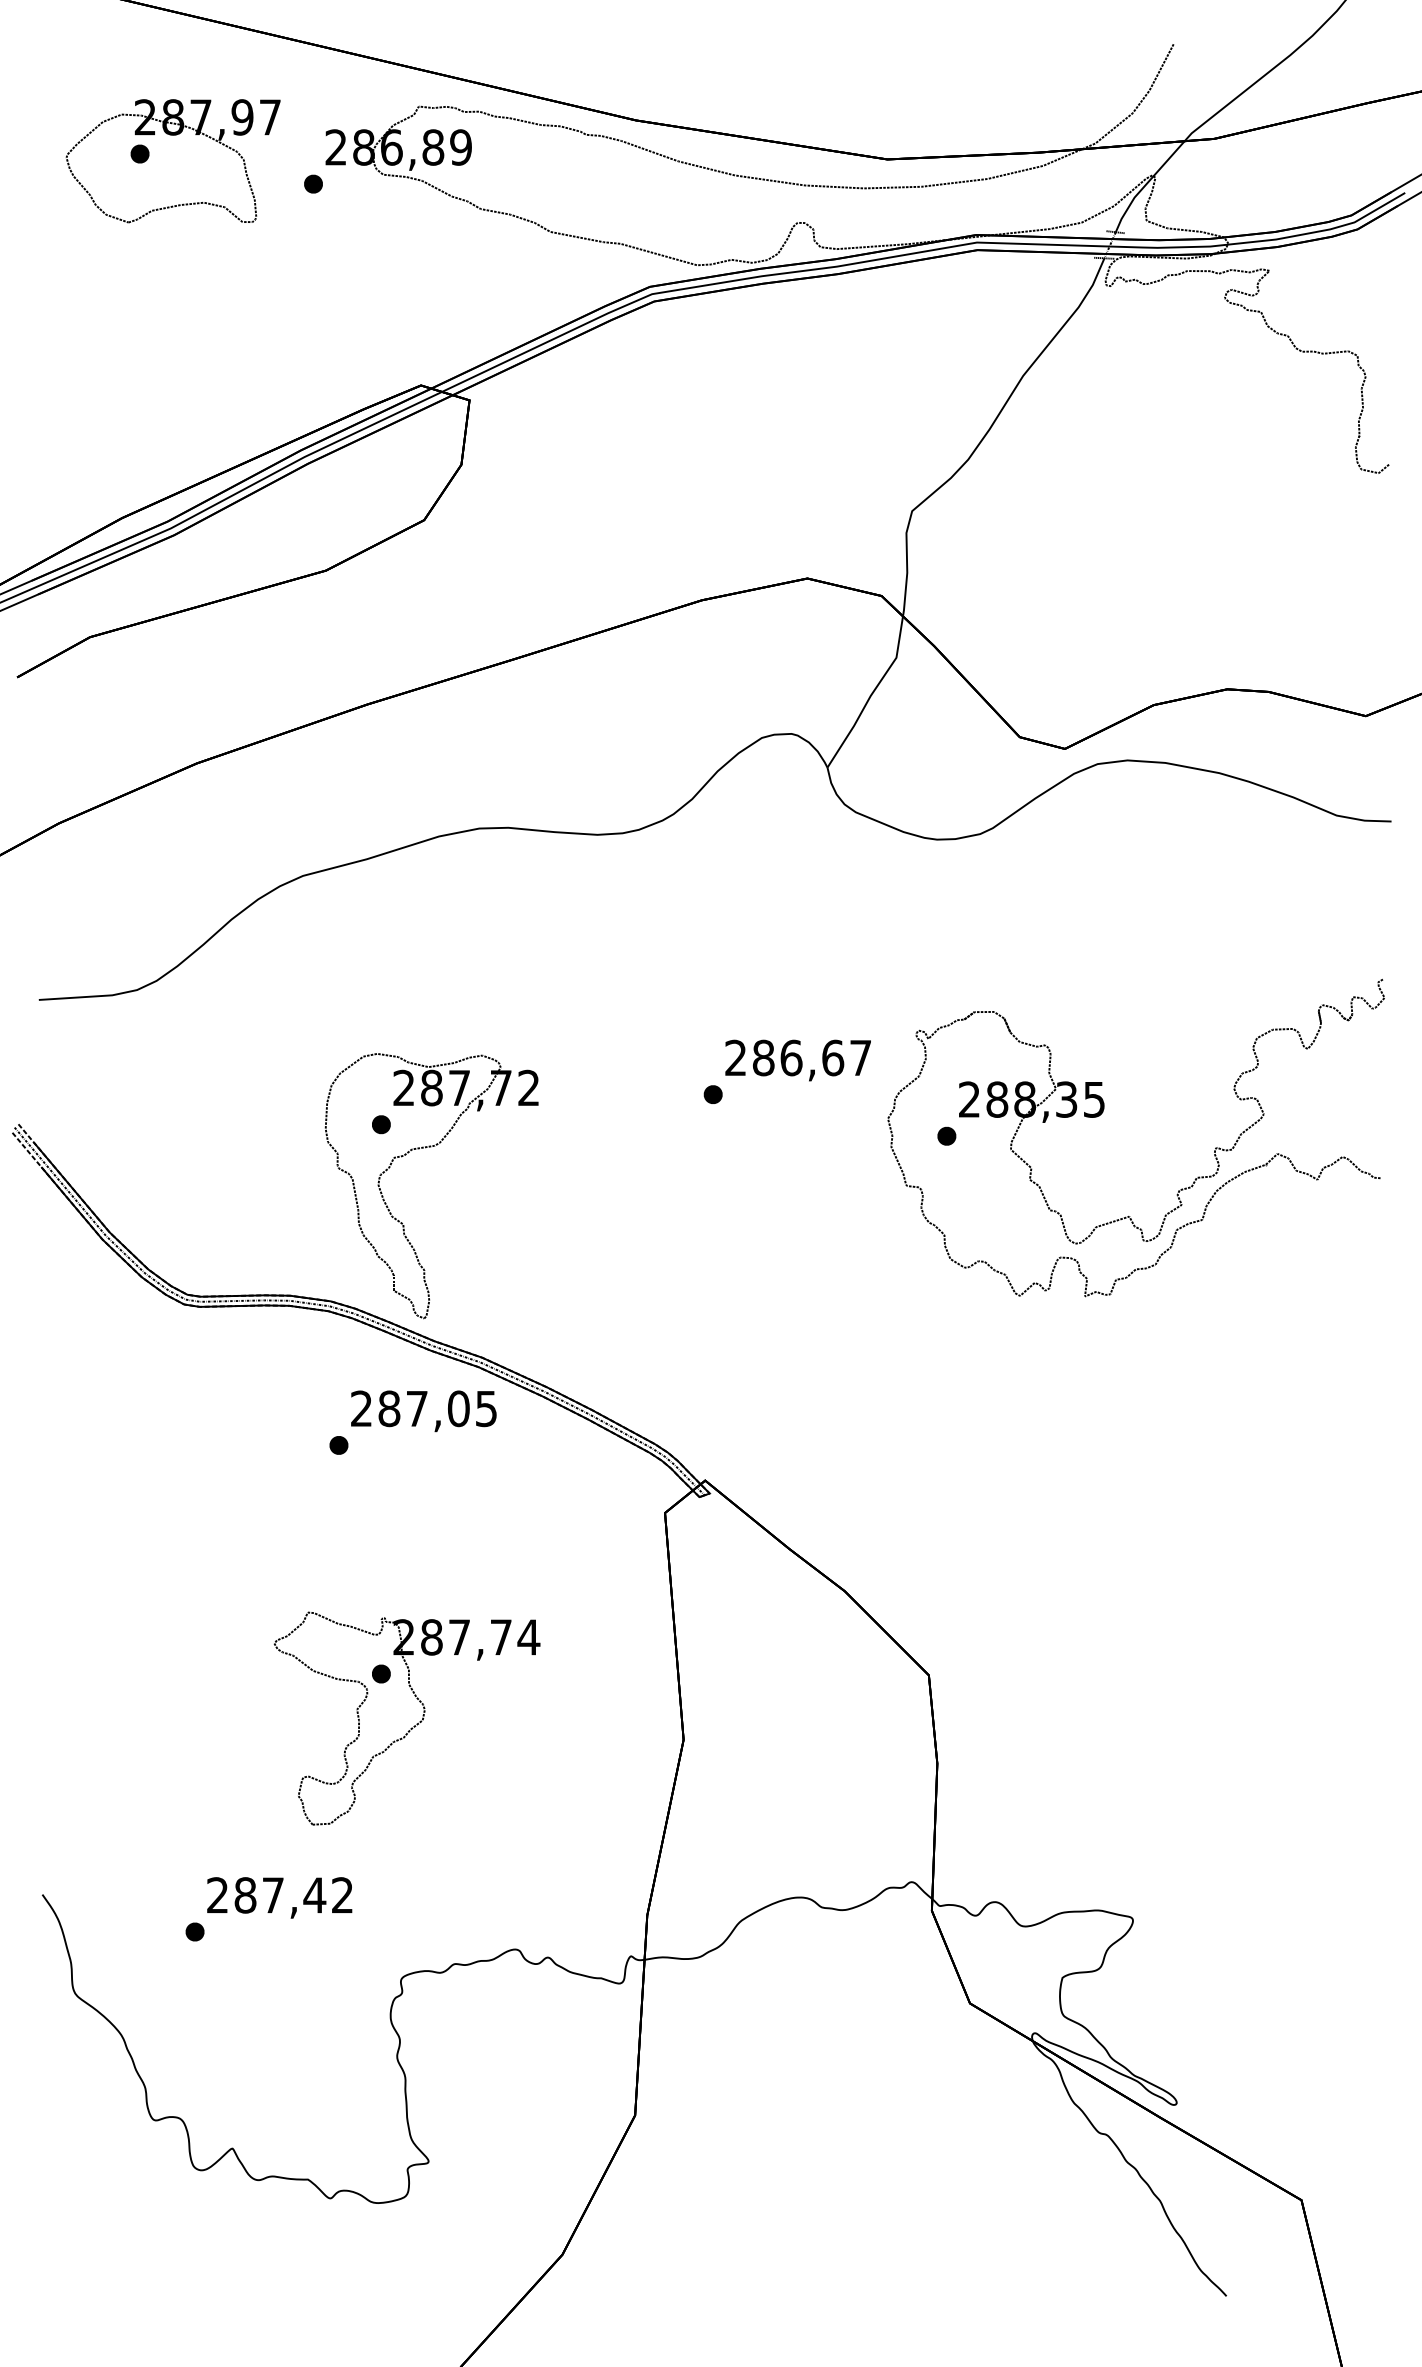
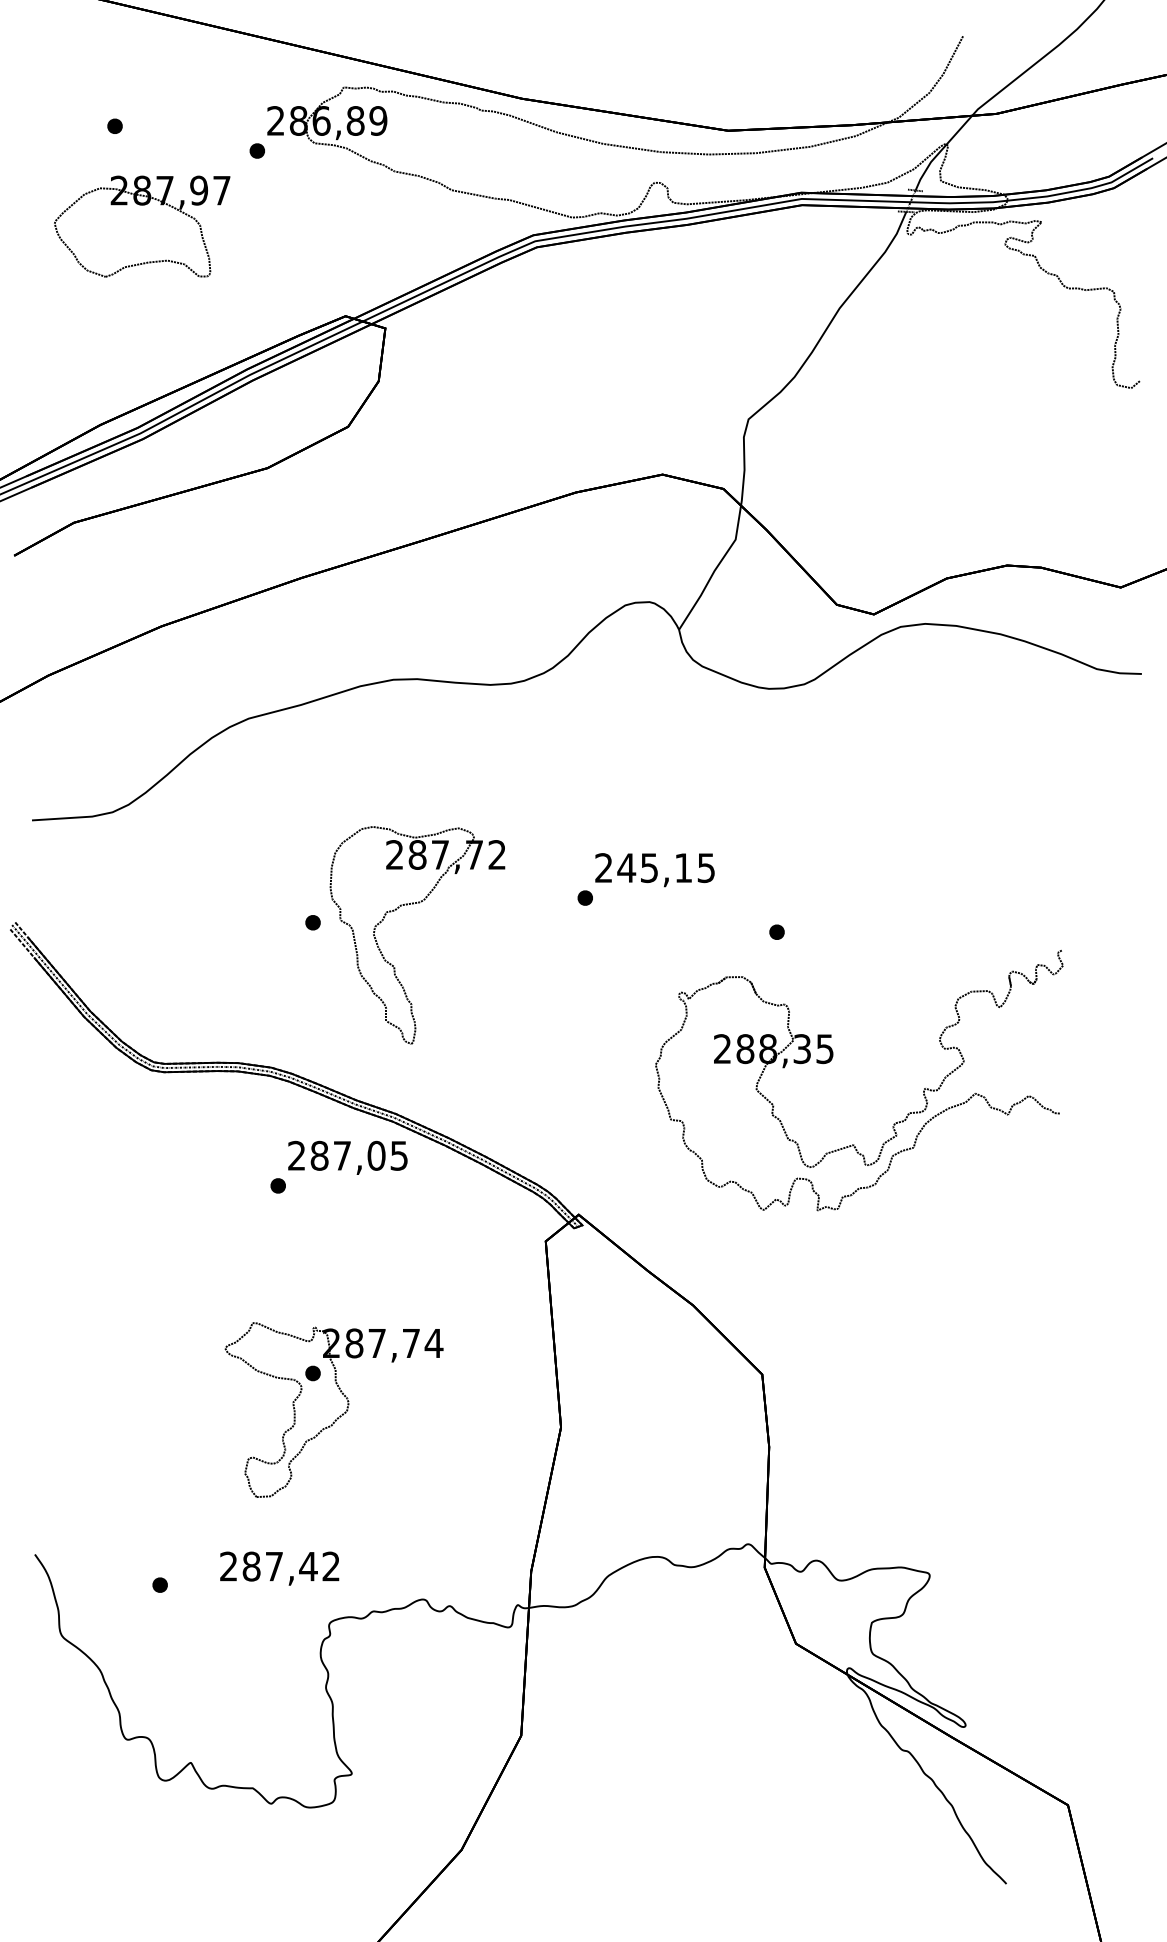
part: (172, 135) -> (141, 205), moved
text: (811, 1057) -> (665, 867), 286,67 -> 245,15
part: (1103, 1112) -> (832, 1059), moved
part: (425, 1148) -> (412, 904), moved
text: (279, 1897) -> (279, 1568), moved

